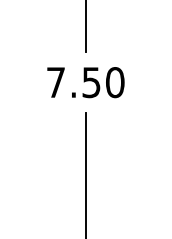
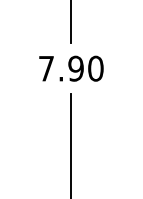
text: (91, 82) -> (76, 68), 7.50 -> 7.90

